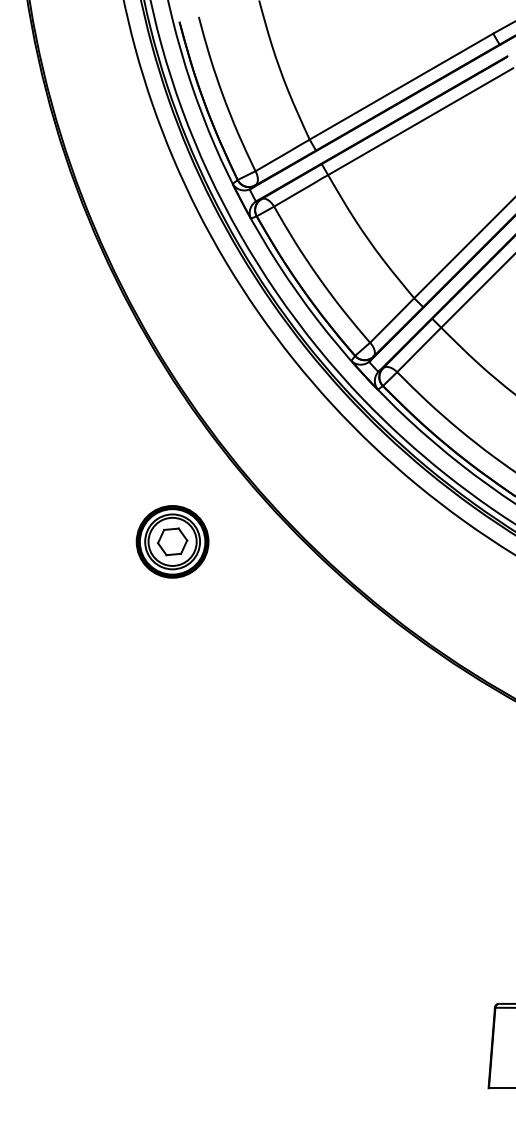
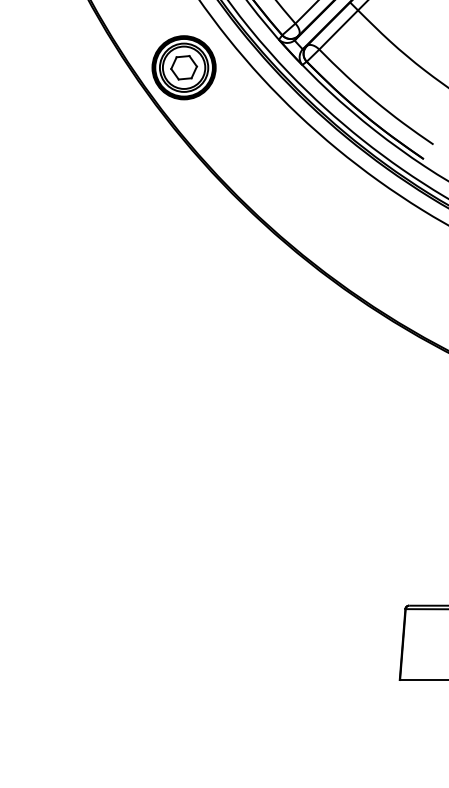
part: (172, 541) -> (183, 67), moved

